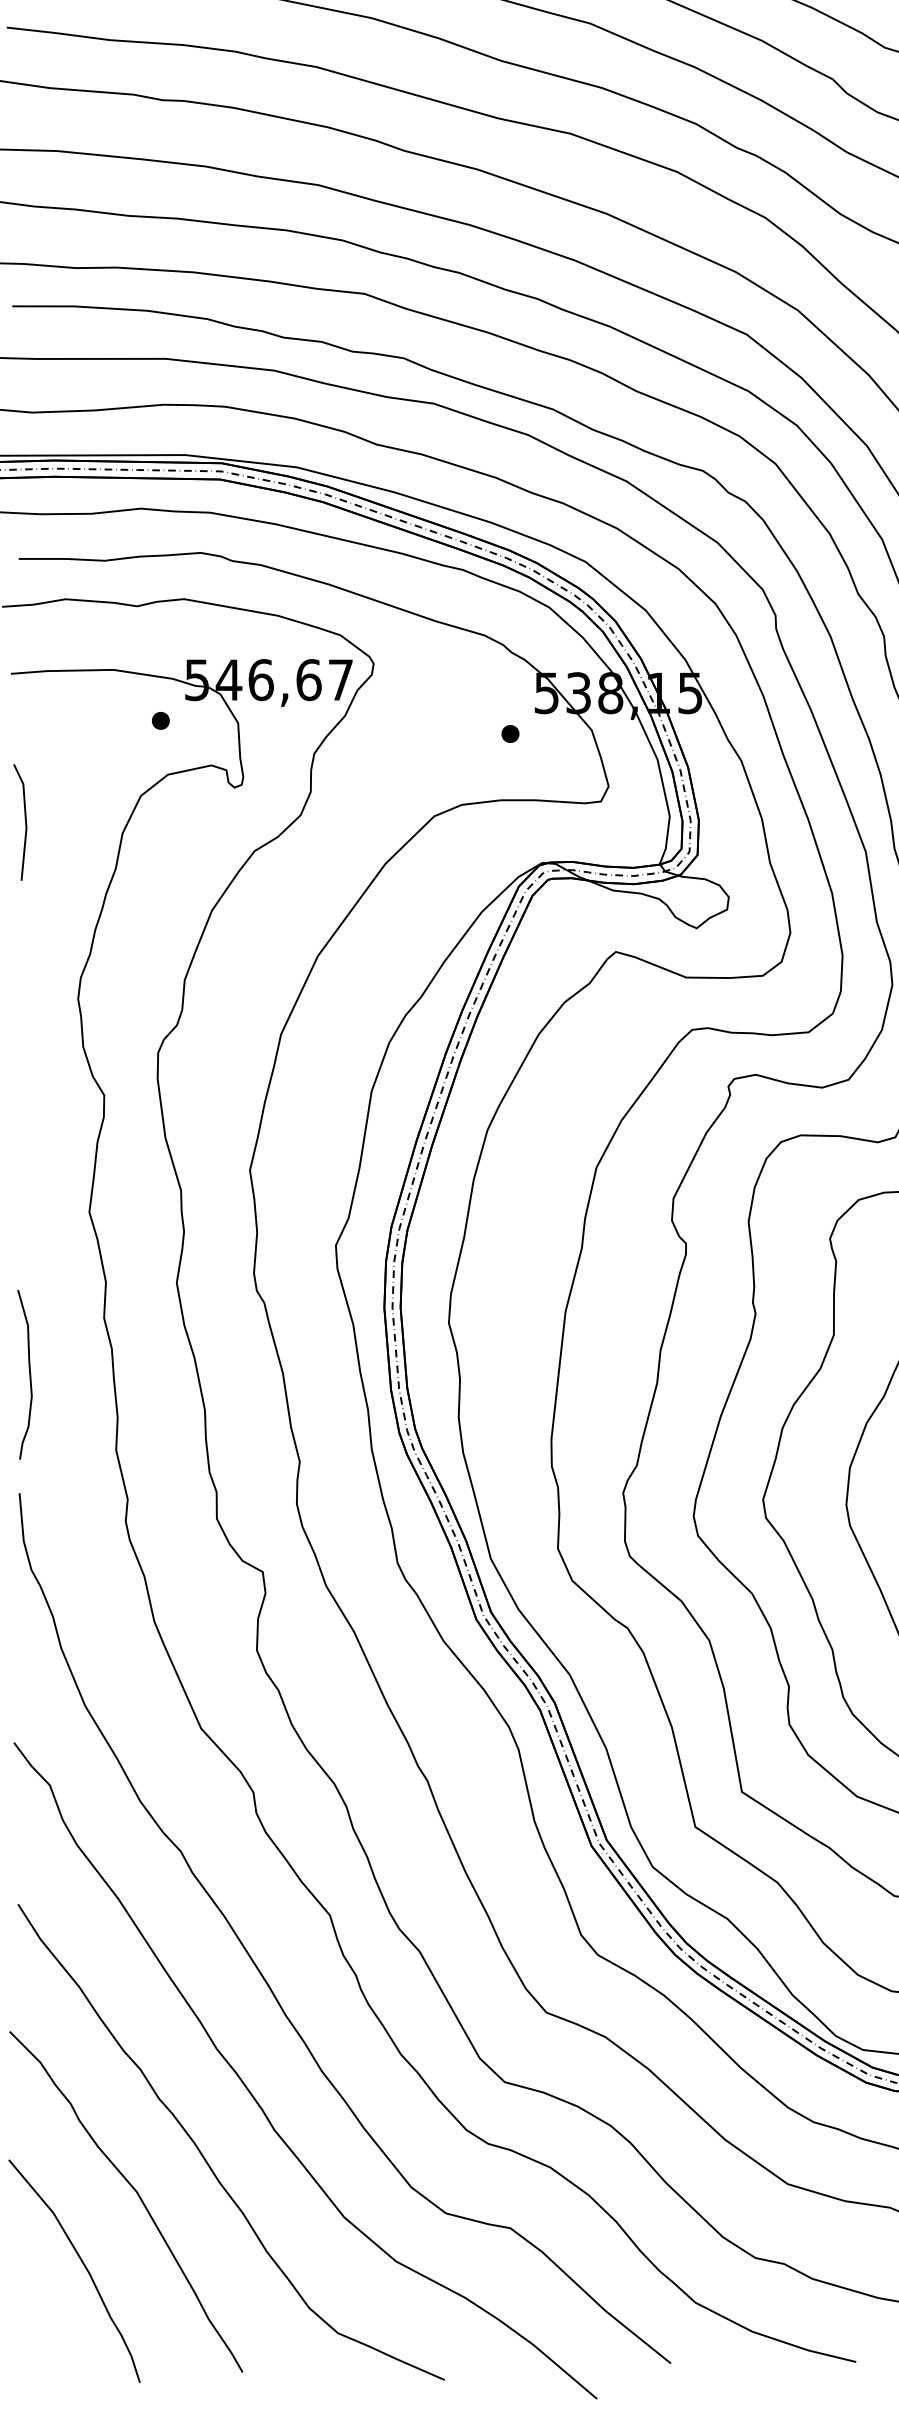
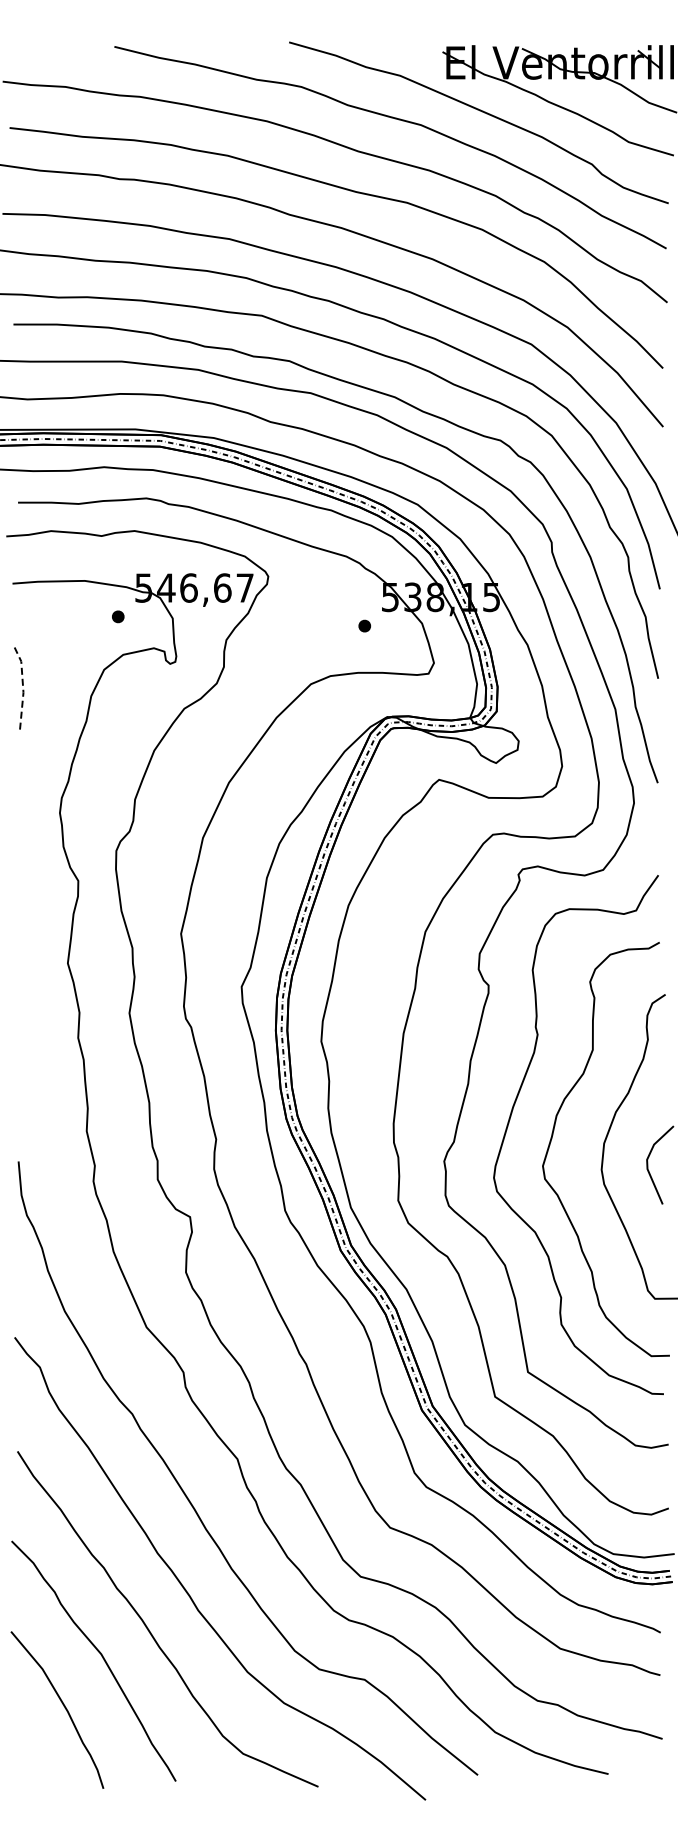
line: (26, 821) -> (23, 687), solid -> dashed
curve: (29, 1374) -> (25, 1077), removed

